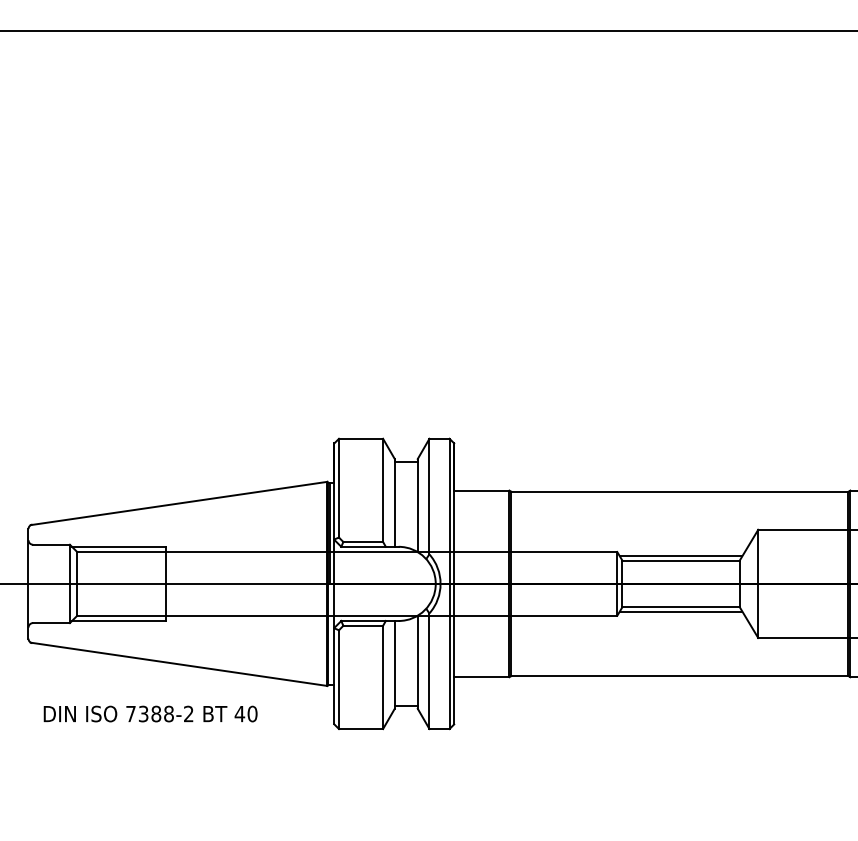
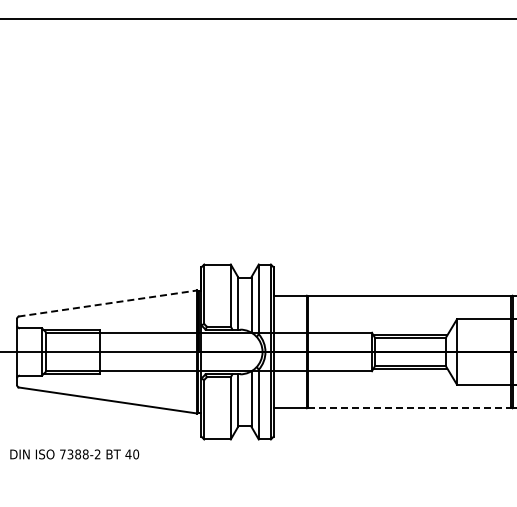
line: (180, 503) -> (108, 303), solid -> dashed
line: (679, 675) -> (409, 407), solid -> dashed
text: (150, 714) -> (74, 454), moved

